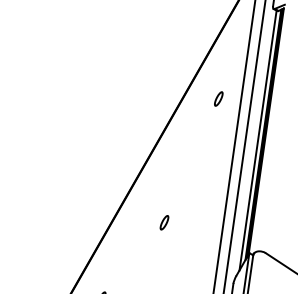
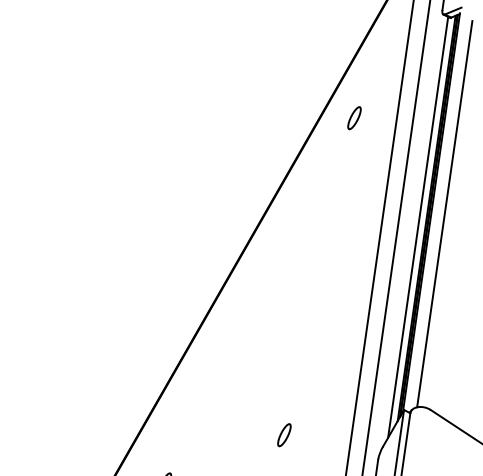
part: (218, 98) -> (354, 117), moved
line: (274, 132) -> (444, 214), added
part: (164, 222) -> (284, 434), moved

